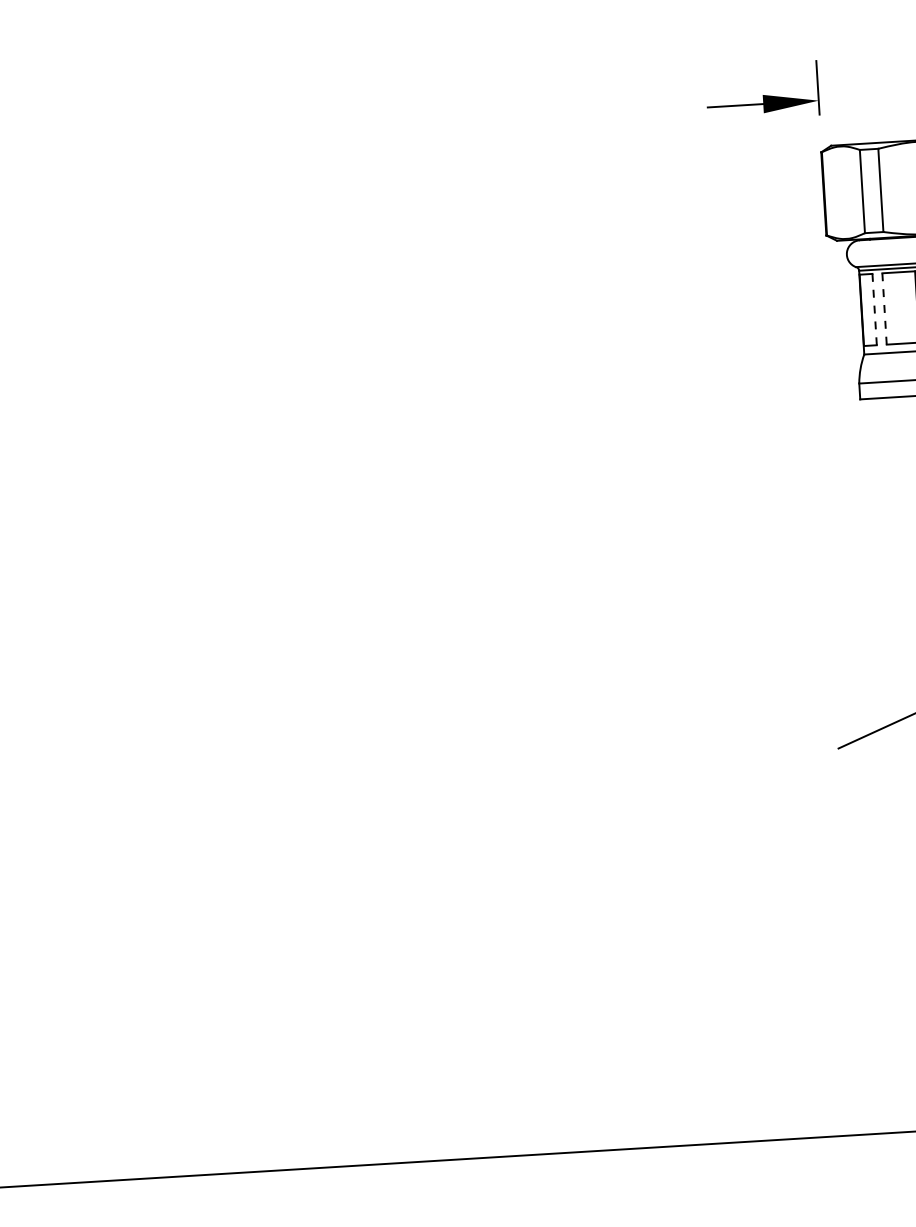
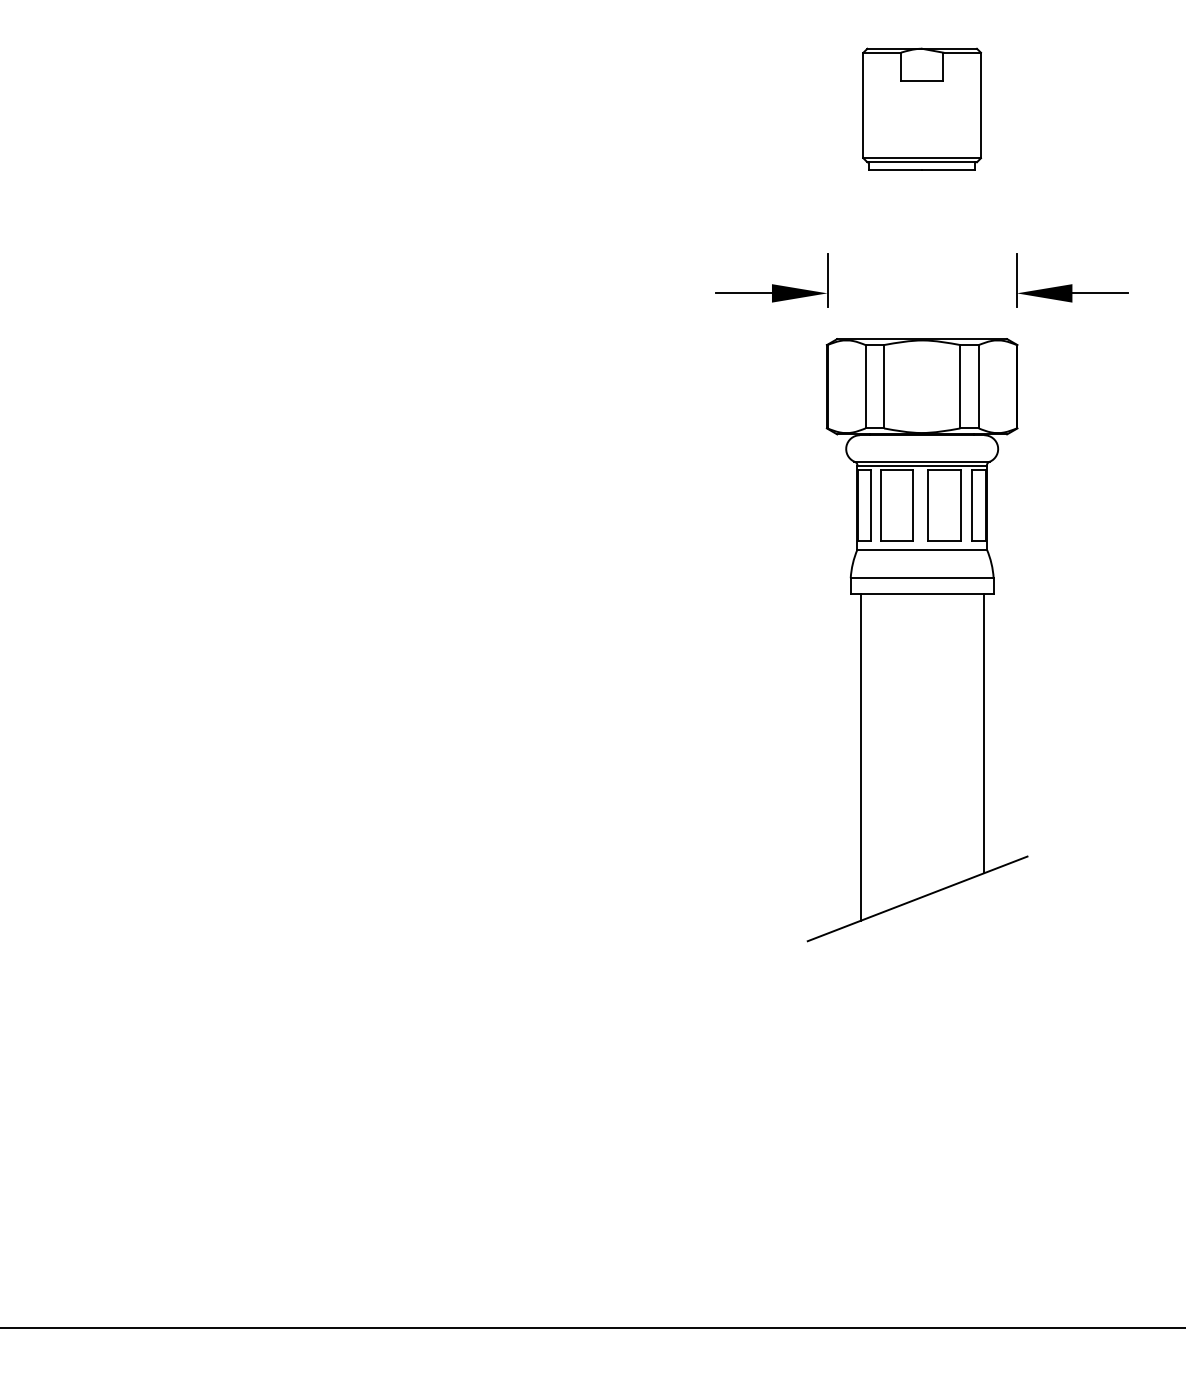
line: (874, 309) -> (870, 505), dashed -> solid
line: (884, 309) -> (880, 505), dashed -> solid
line: (879, 561) -> (860, 757), added

